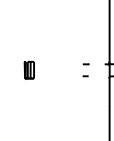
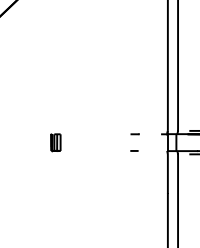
part: (29, 70) -> (55, 142), size x0.71

